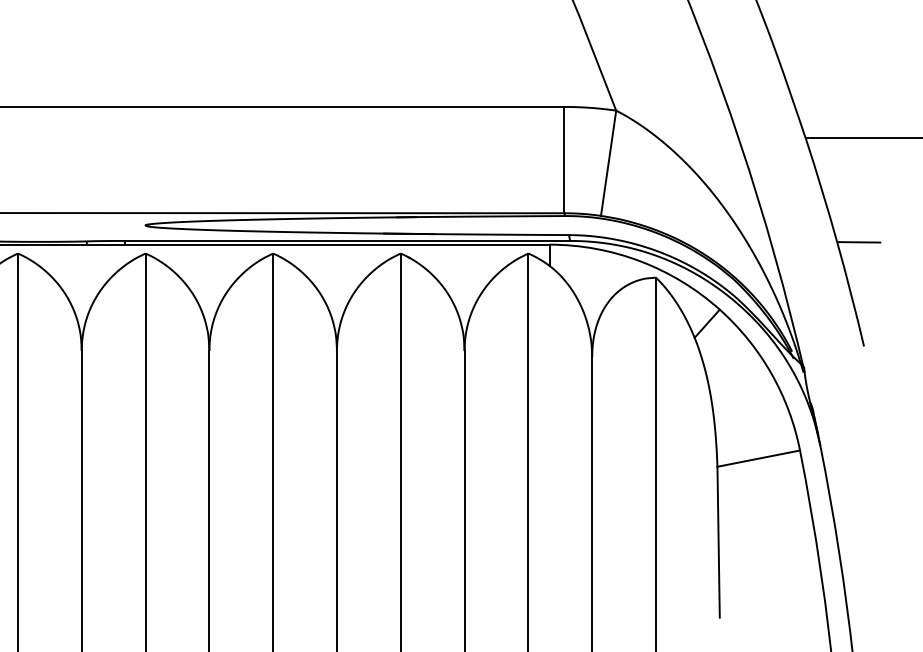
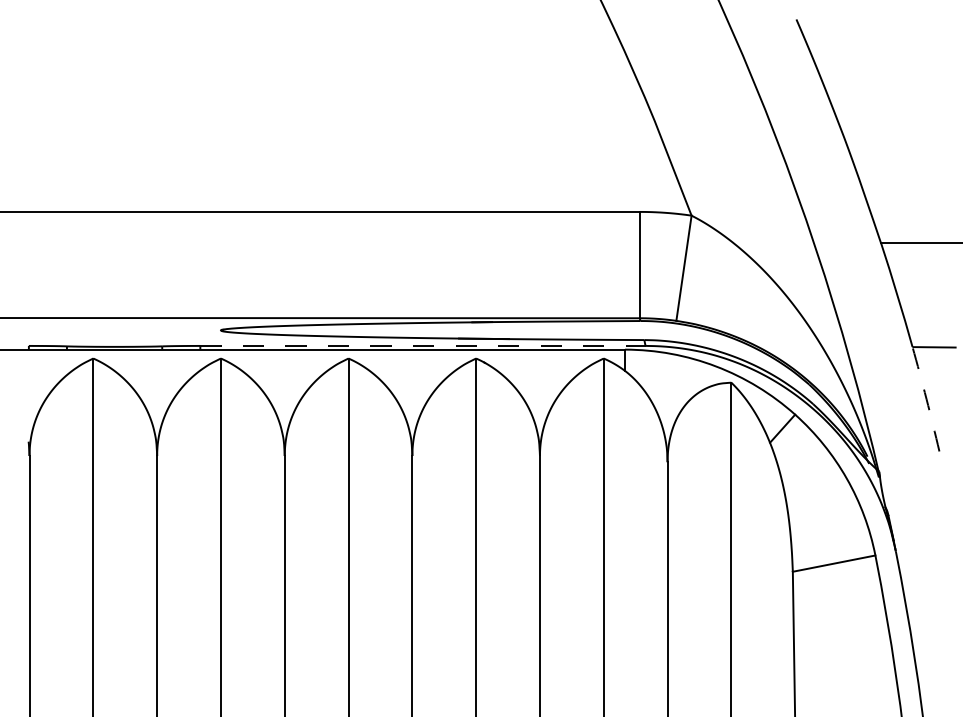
line: (347, 240) -> (422, 345), solid -> dashed
arc: (851, 294) -> (926, 399), solid -> dashed

